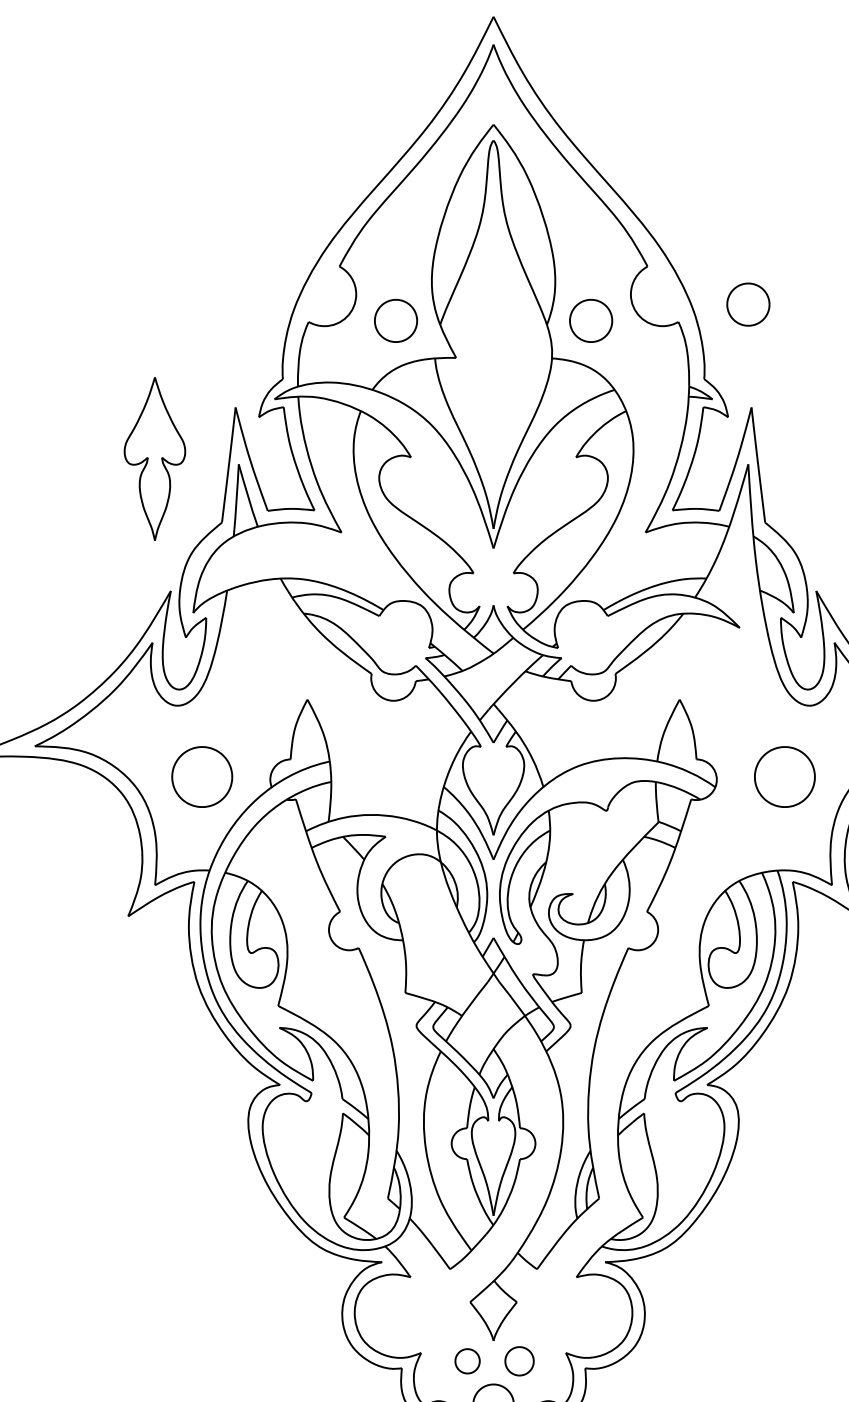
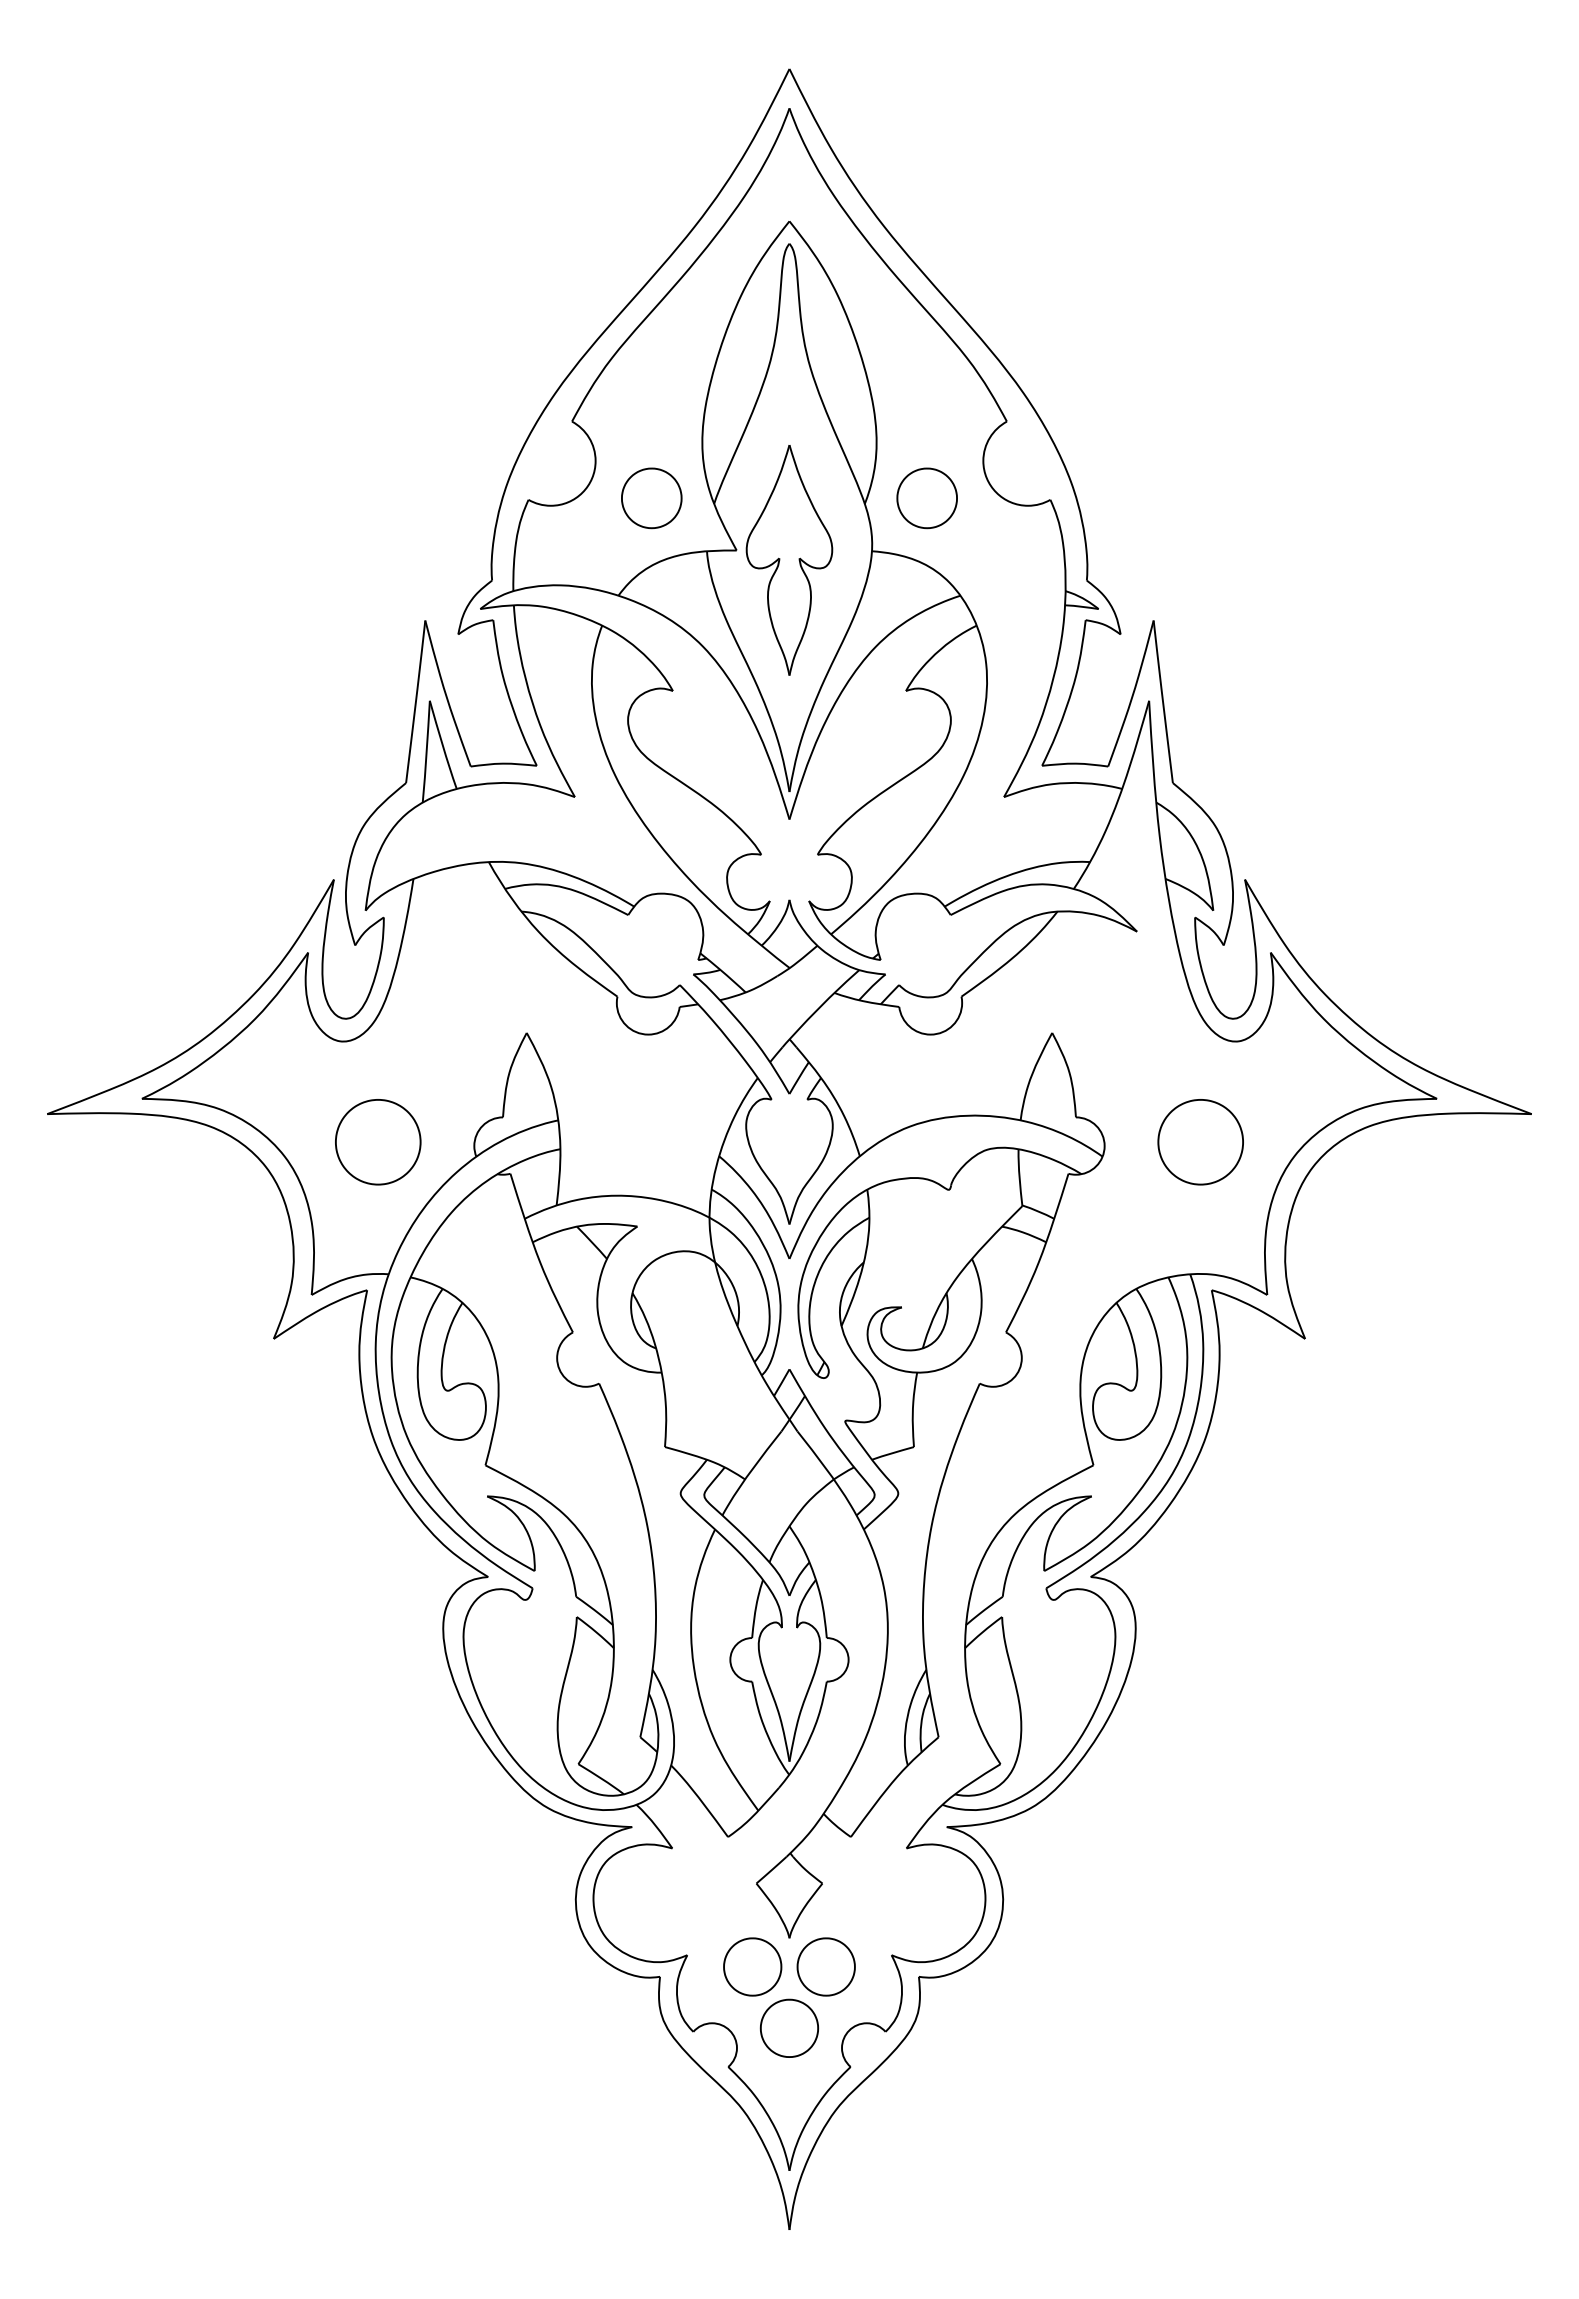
part: (747, 304) -> (1148, 475), removed
part: (154, 459) -> (789, 560), moved
part: (467, 1360) -> (752, 1966), size x1.67
part: (519, 1360) -> (825, 1966), size x1.43

